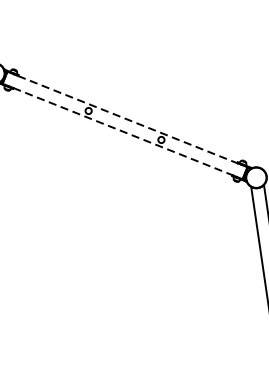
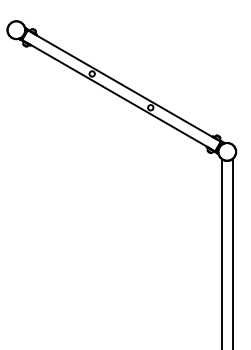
line: (127, 118) -> (124, 85), dashed -> solid
line: (122, 131) -> (118, 95), dashed -> solid

